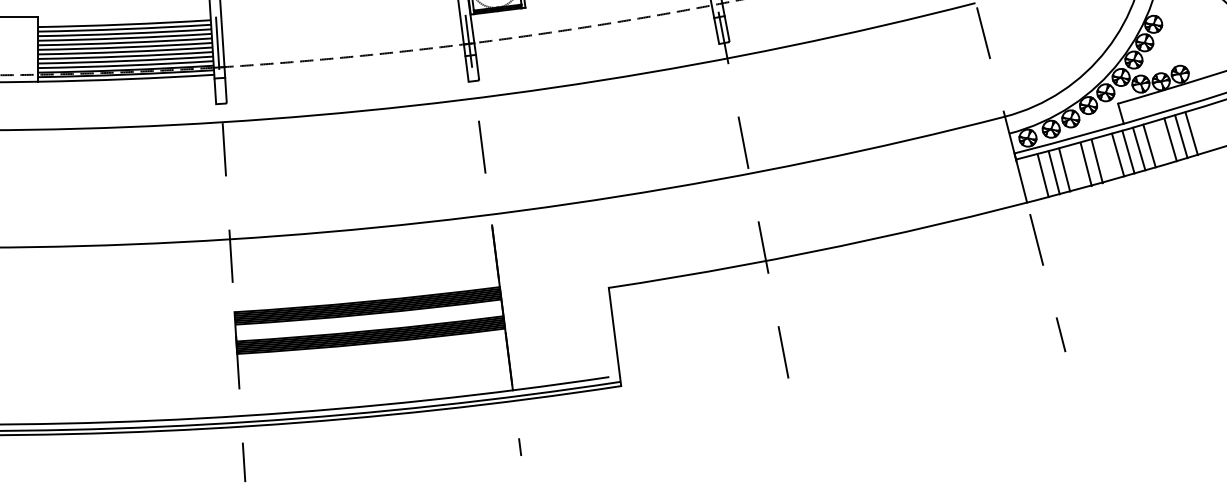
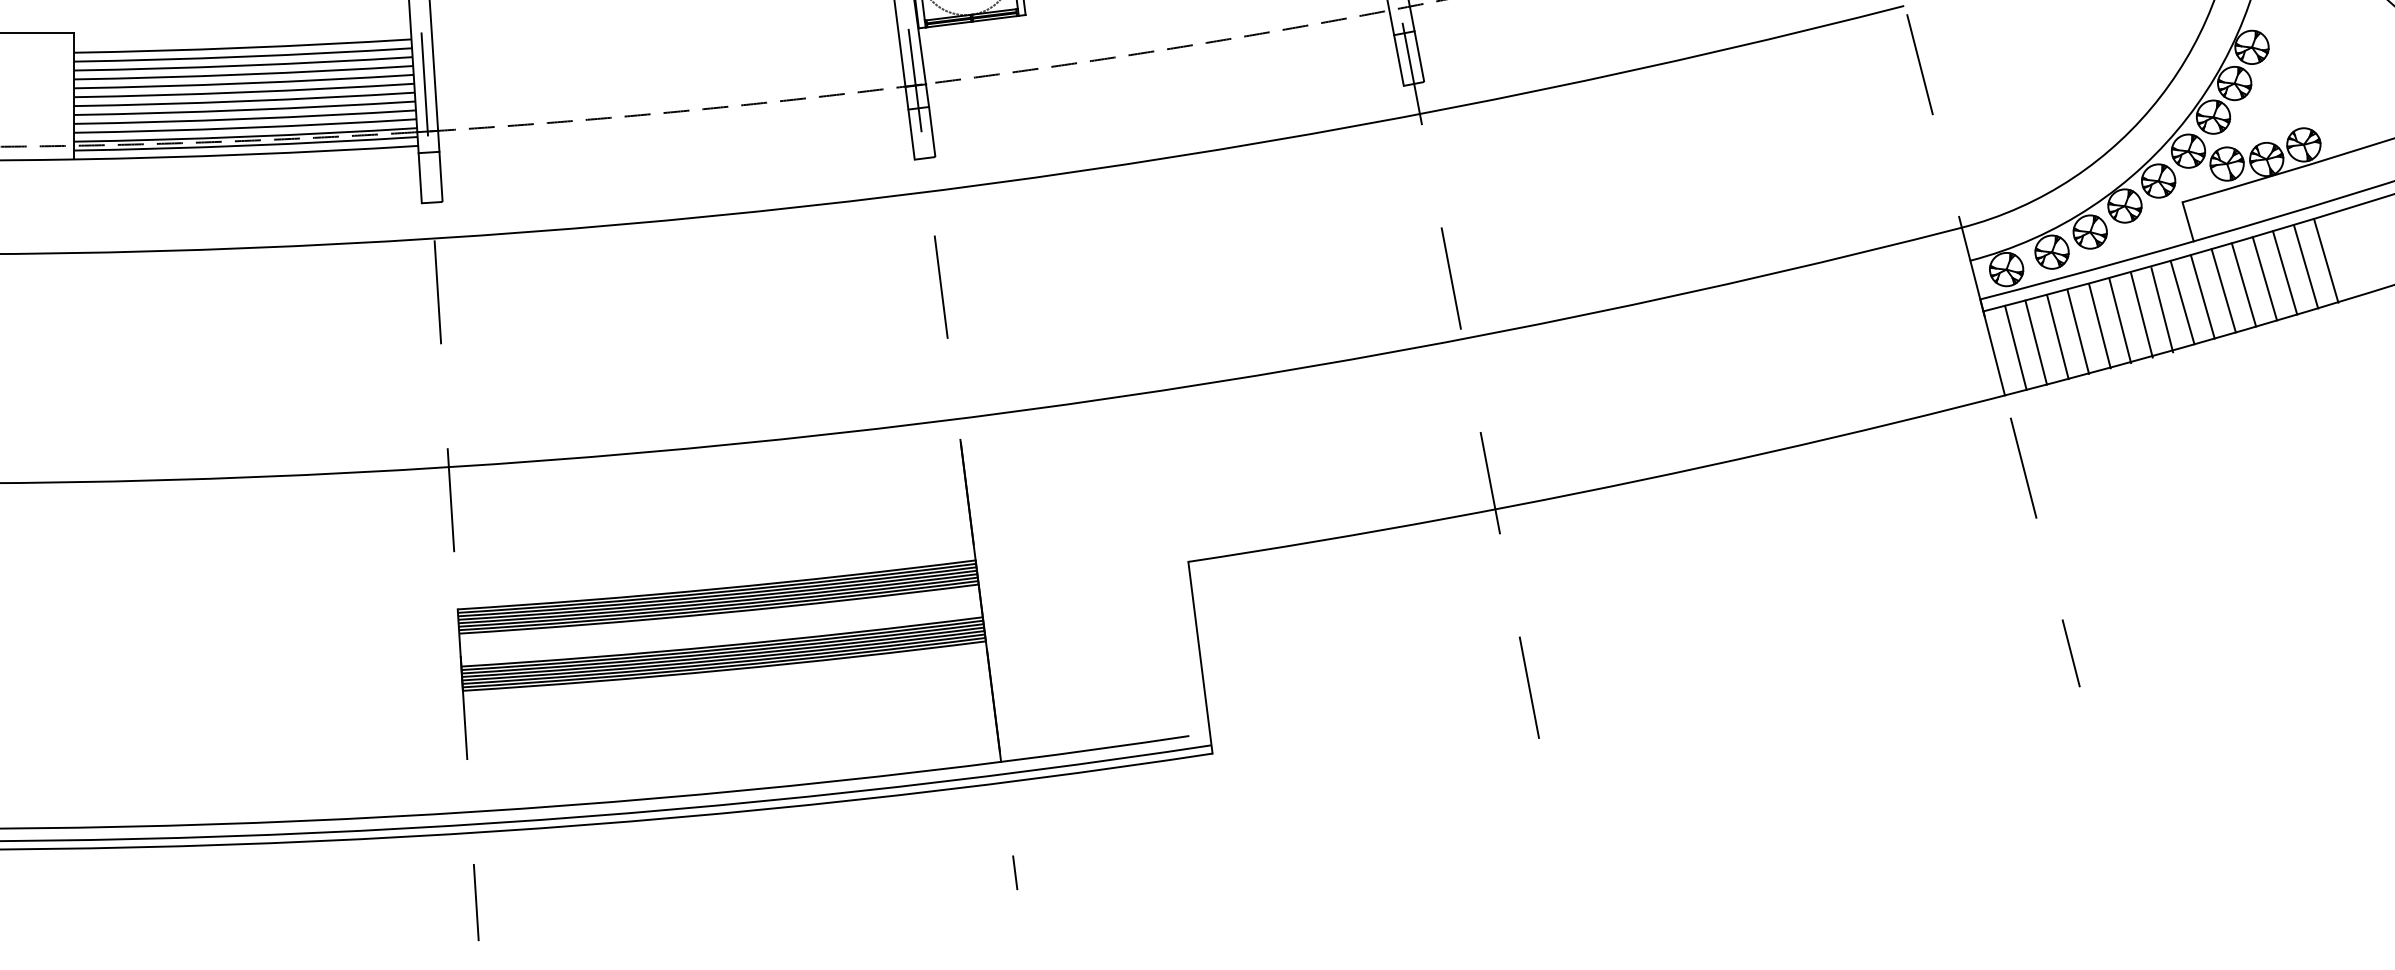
line: (1160, 142) -> (2265, 278), added
line: (1107, 158) -> (2161, 309), added
line: (1075, 166) -> (2099, 324), added
line: (1032, 177) -> (2015, 346), added

